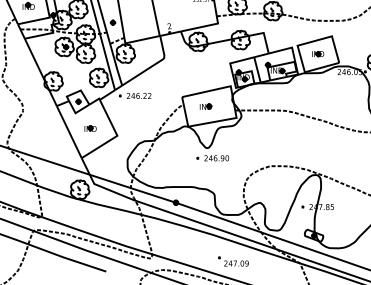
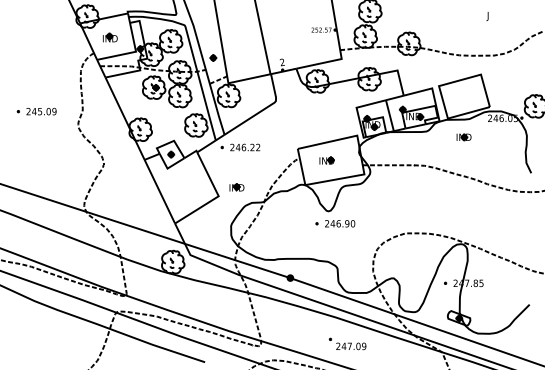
part: (317, 54) -> (463, 137), moved
part: (90, 128) -> (236, 187), moved
part: (233, 261) -> (347, 343), moved

